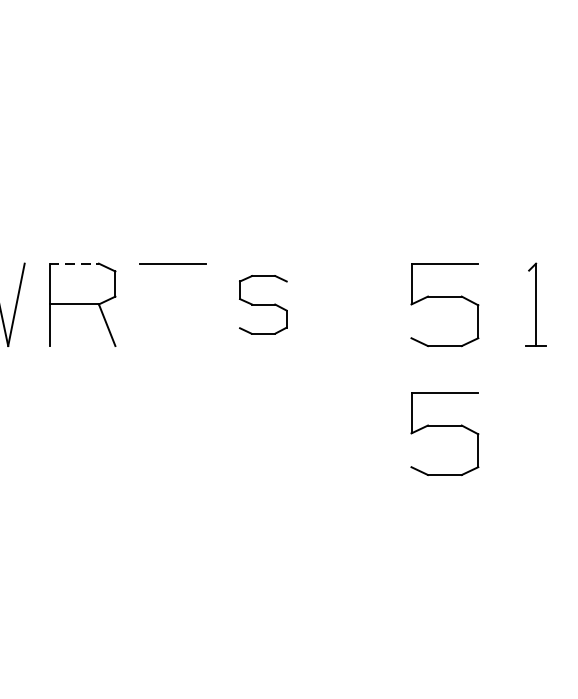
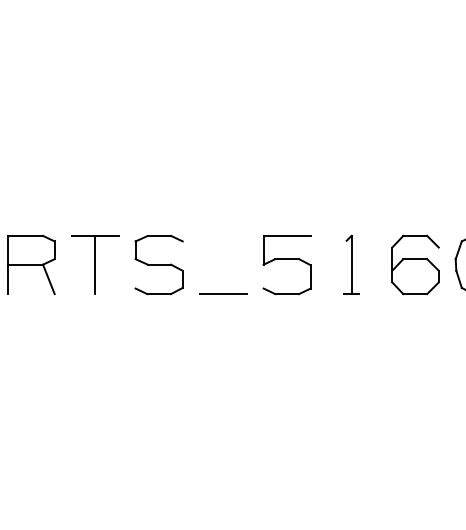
line: (75, 263) -> (26, 235), dashed -> solid
line: (173, 304) -> (95, 264), added
part: (262, 304) -> (158, 264), size x1.43
line: (354, 346) -> (223, 294), added
part: (443, 434) -> (286, 356), removed

